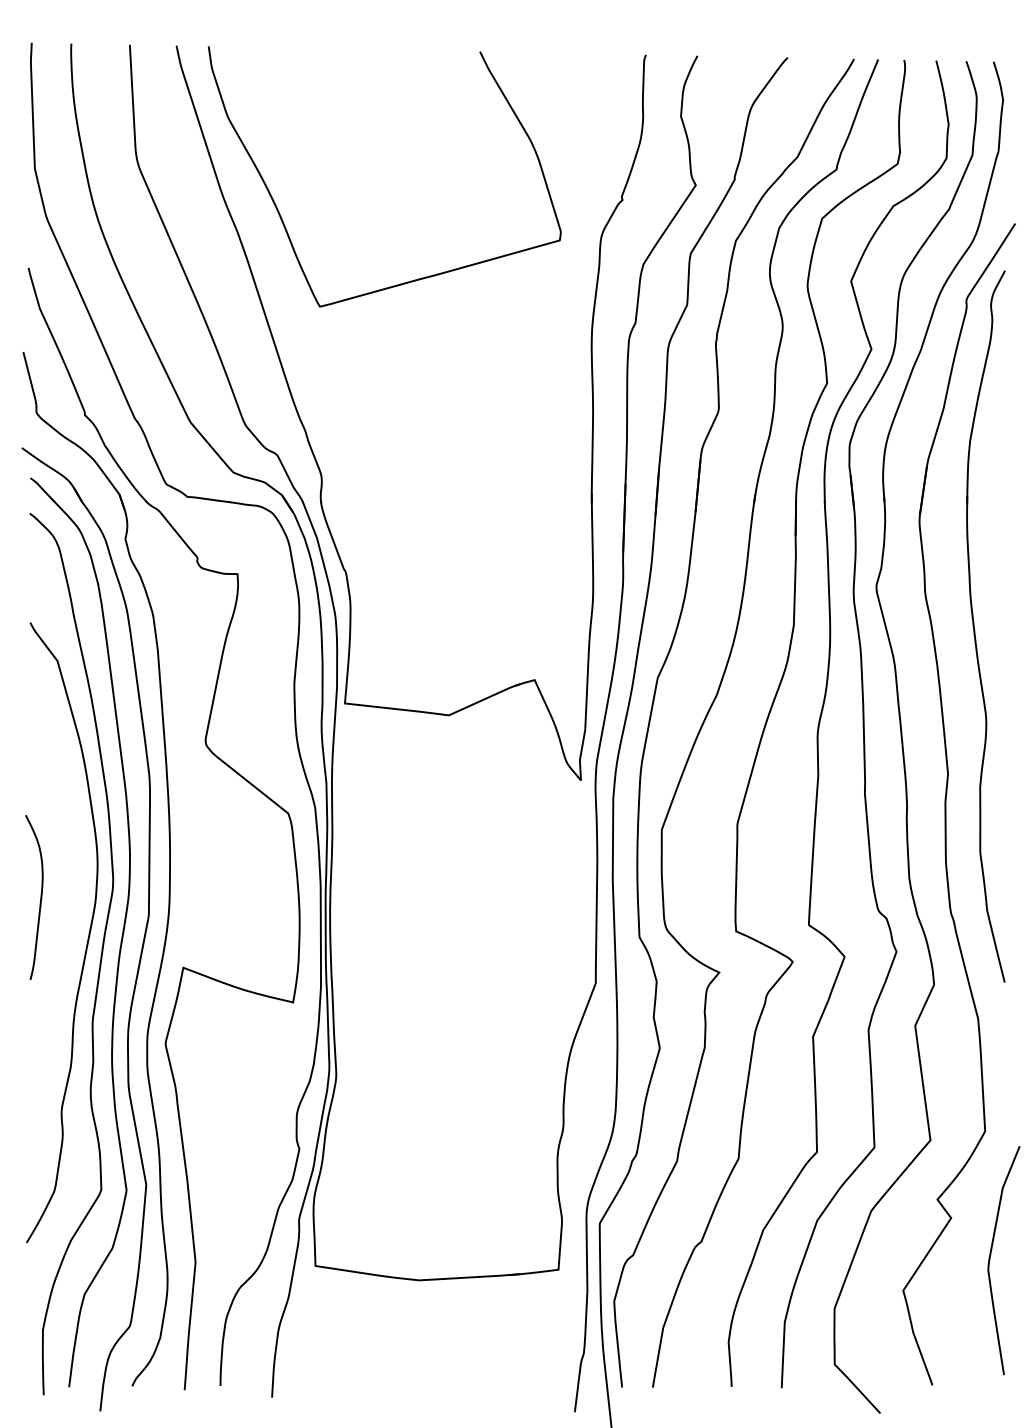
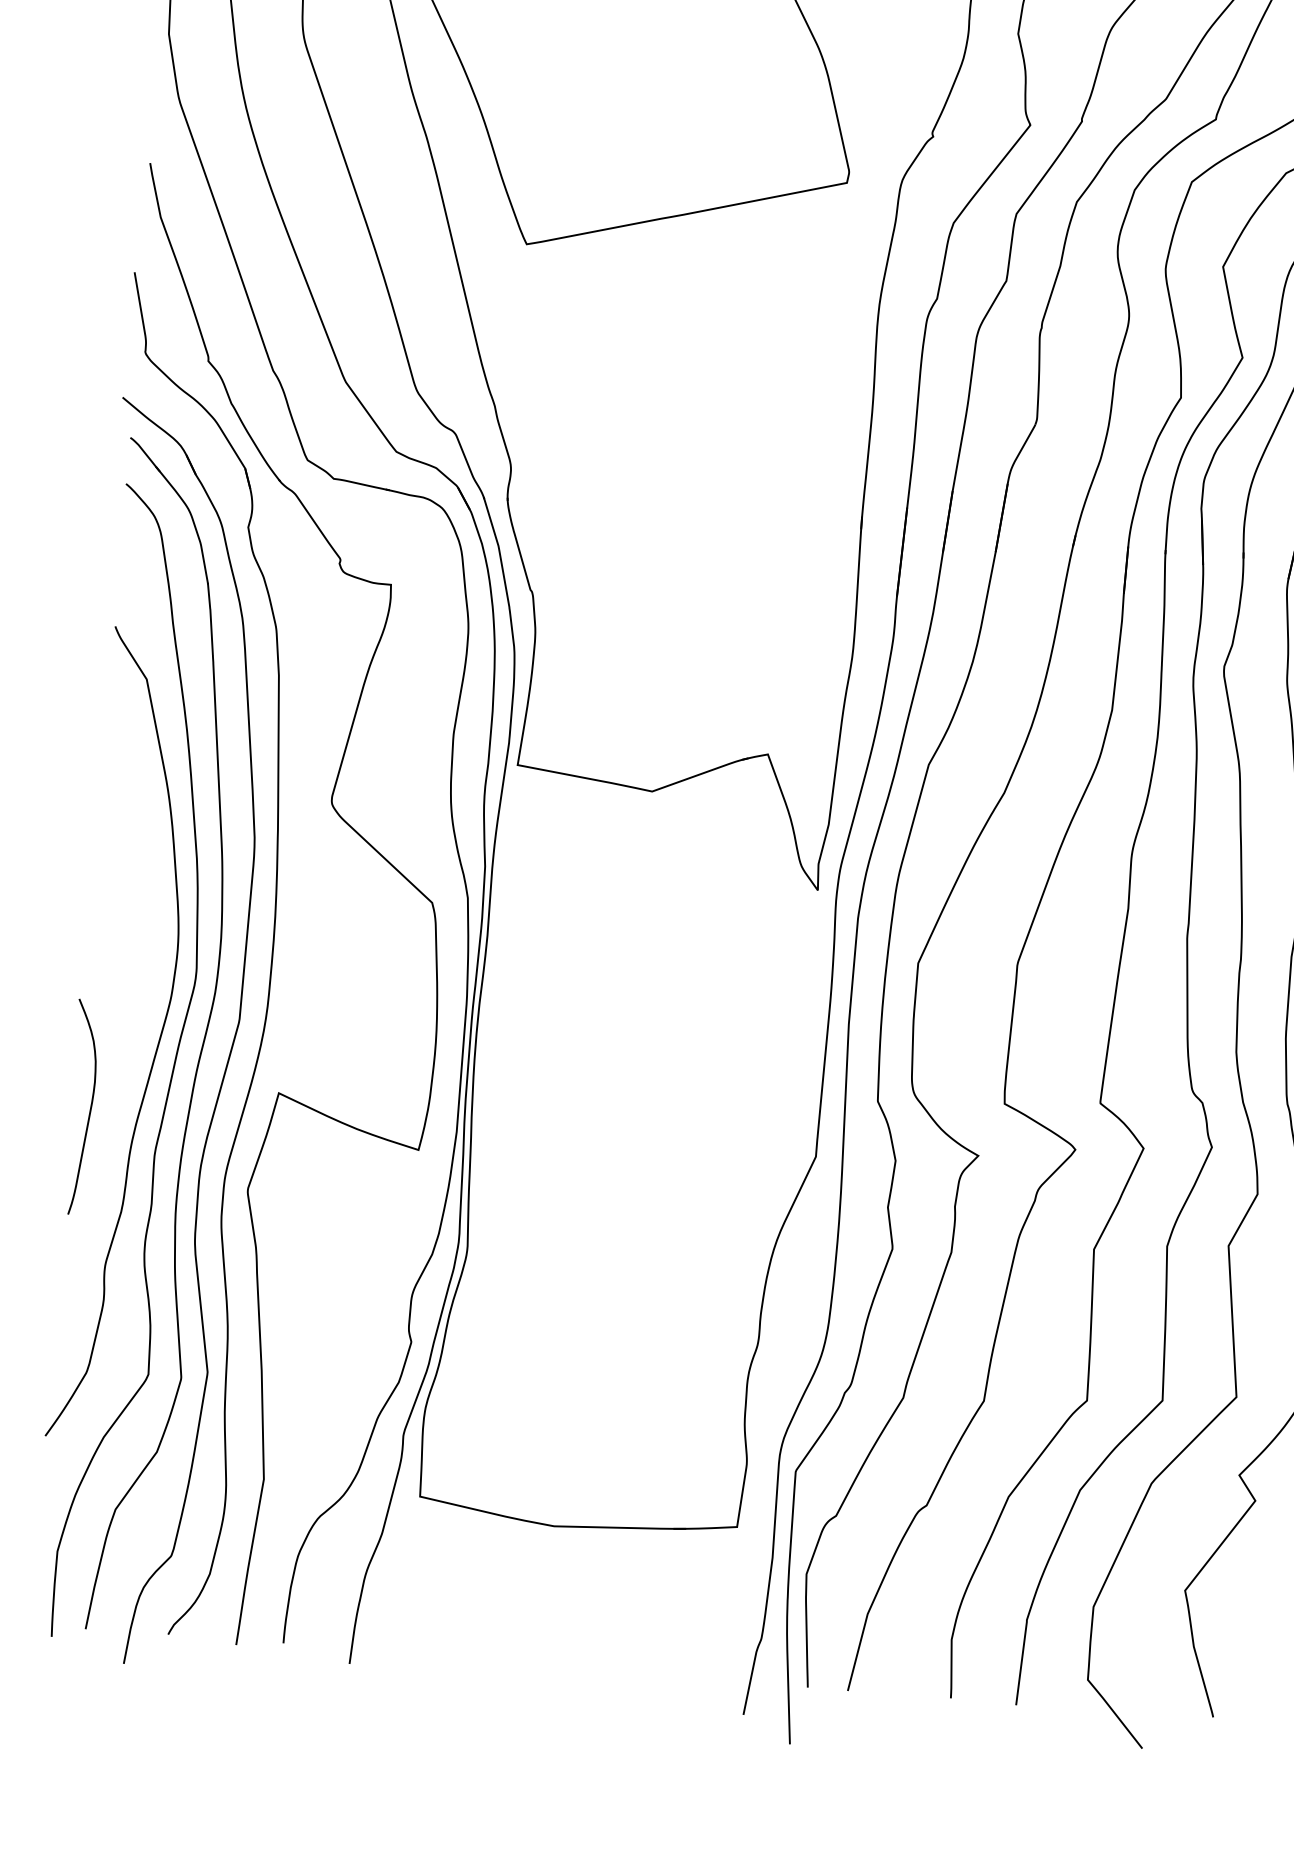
curve: (40, 897) -> (89, 1107), moved

